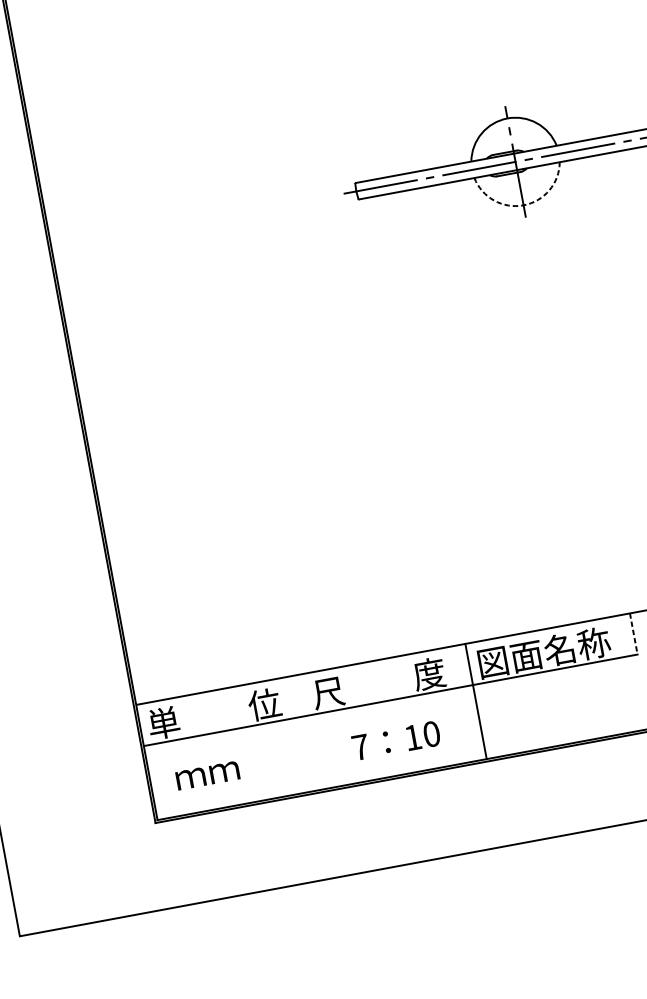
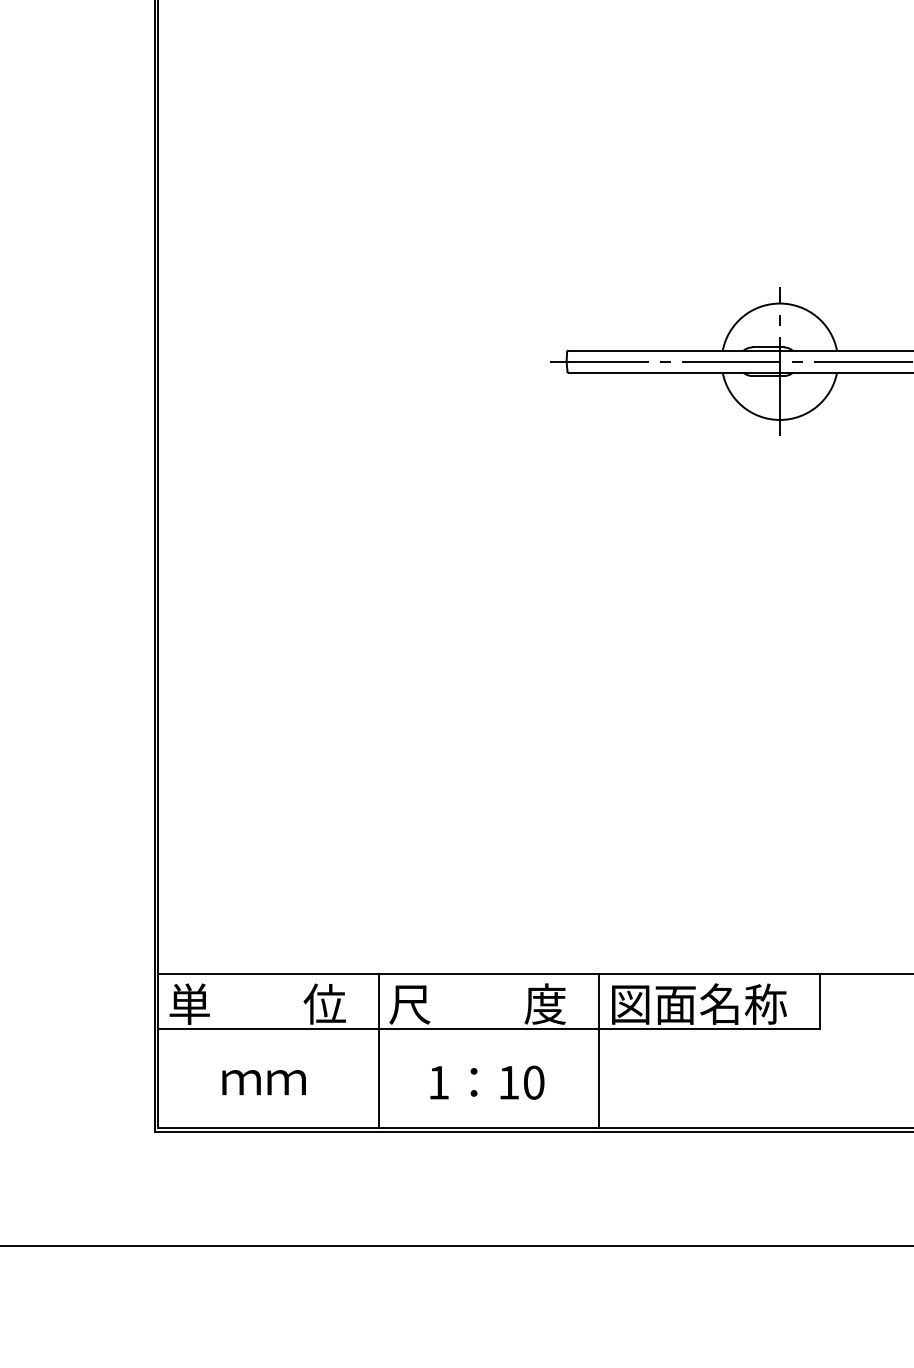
arc: (523, 205) -> (779, 419), dashed -> solid
line: (633, 634) -> (819, 1001), dashed -> solid
line: (311, 731) -> (378, 1050), added
text: (360, 747) -> (438, 1082), 7 -> 1
text: (207, 775) -> (263, 1082), moved

